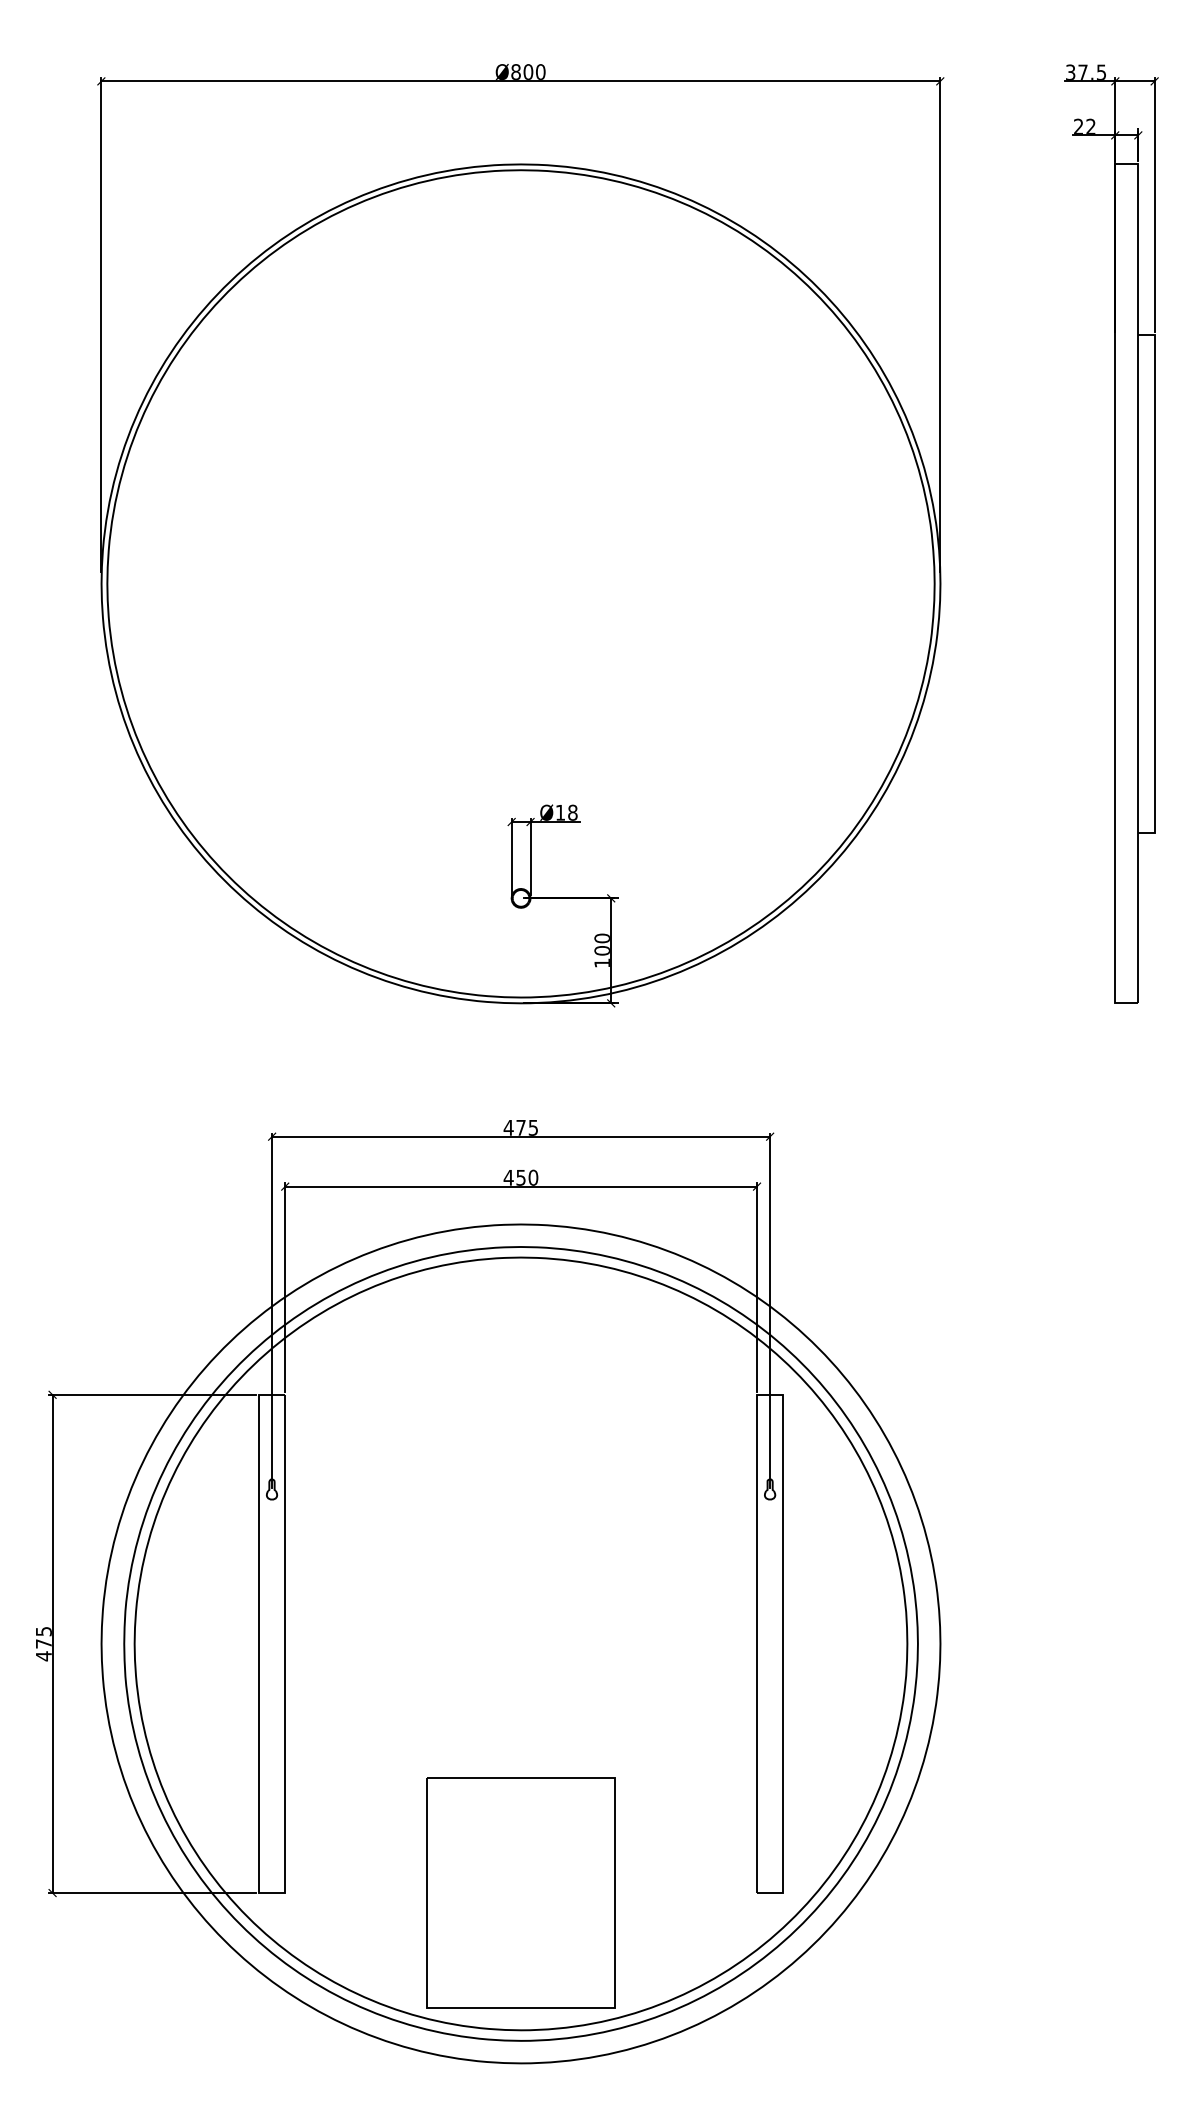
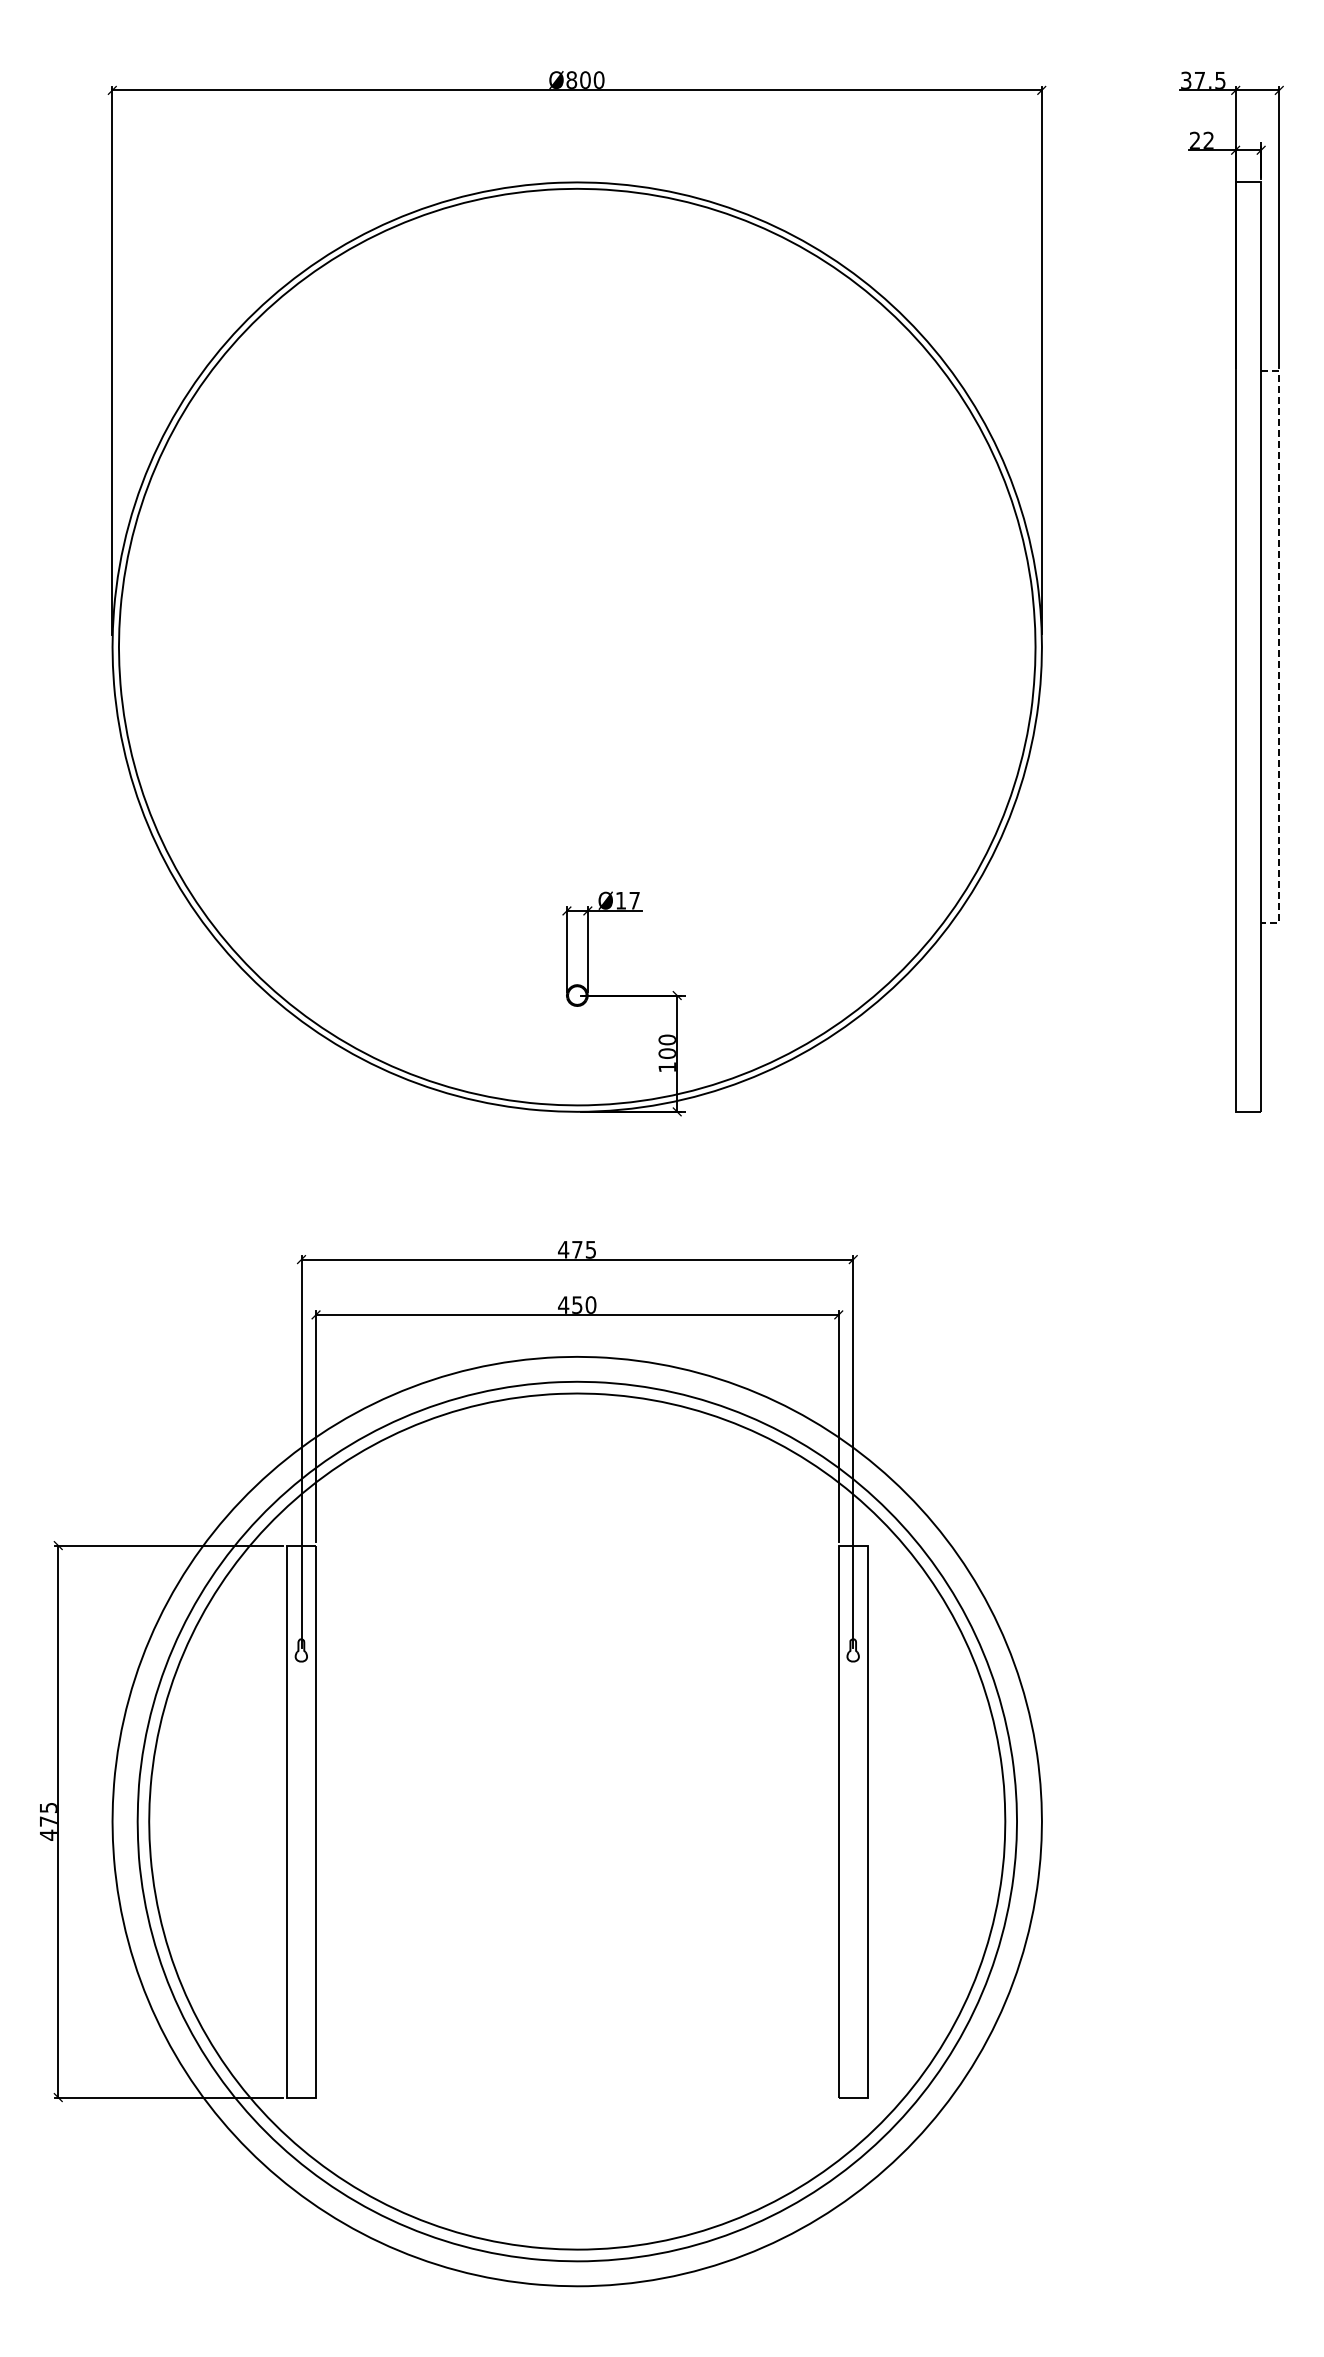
line: (1154, 584) -> (1279, 647), solid -> dashed
text: (572, 812) -> (634, 900), Ø18 -> Ø17
part: (521, 1892) -> (577, 2097), removed

